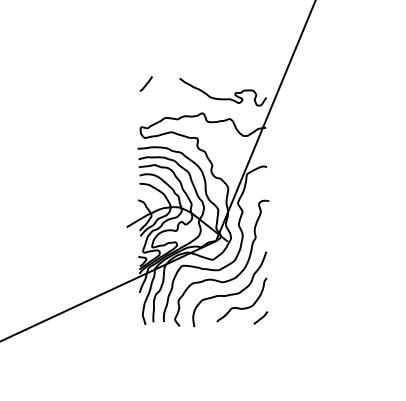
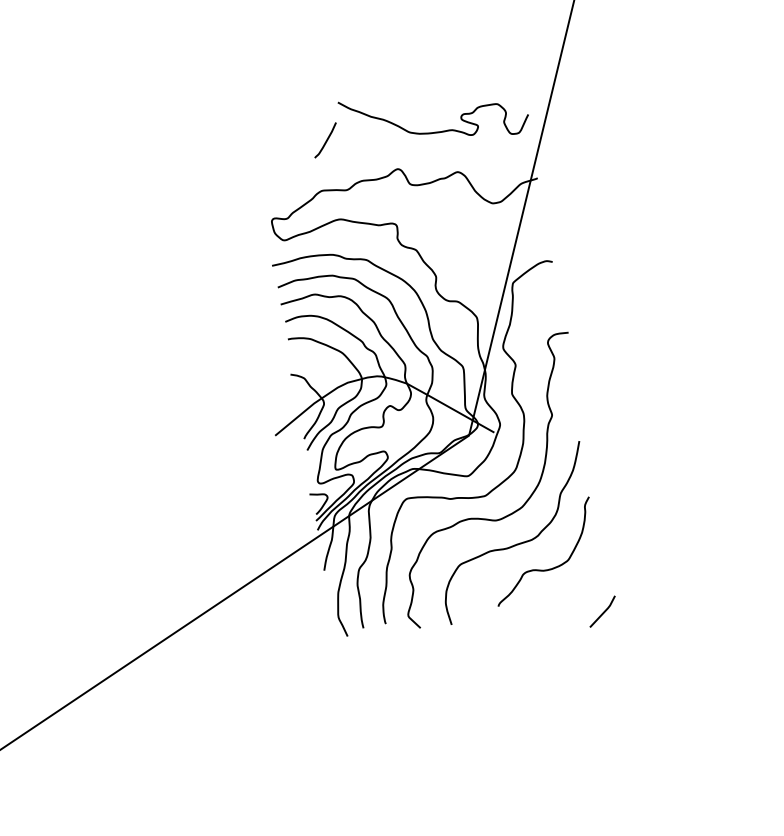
line: (146, 83) -> (326, 139), moved
line: (260, 317) -> (601, 610), moved

